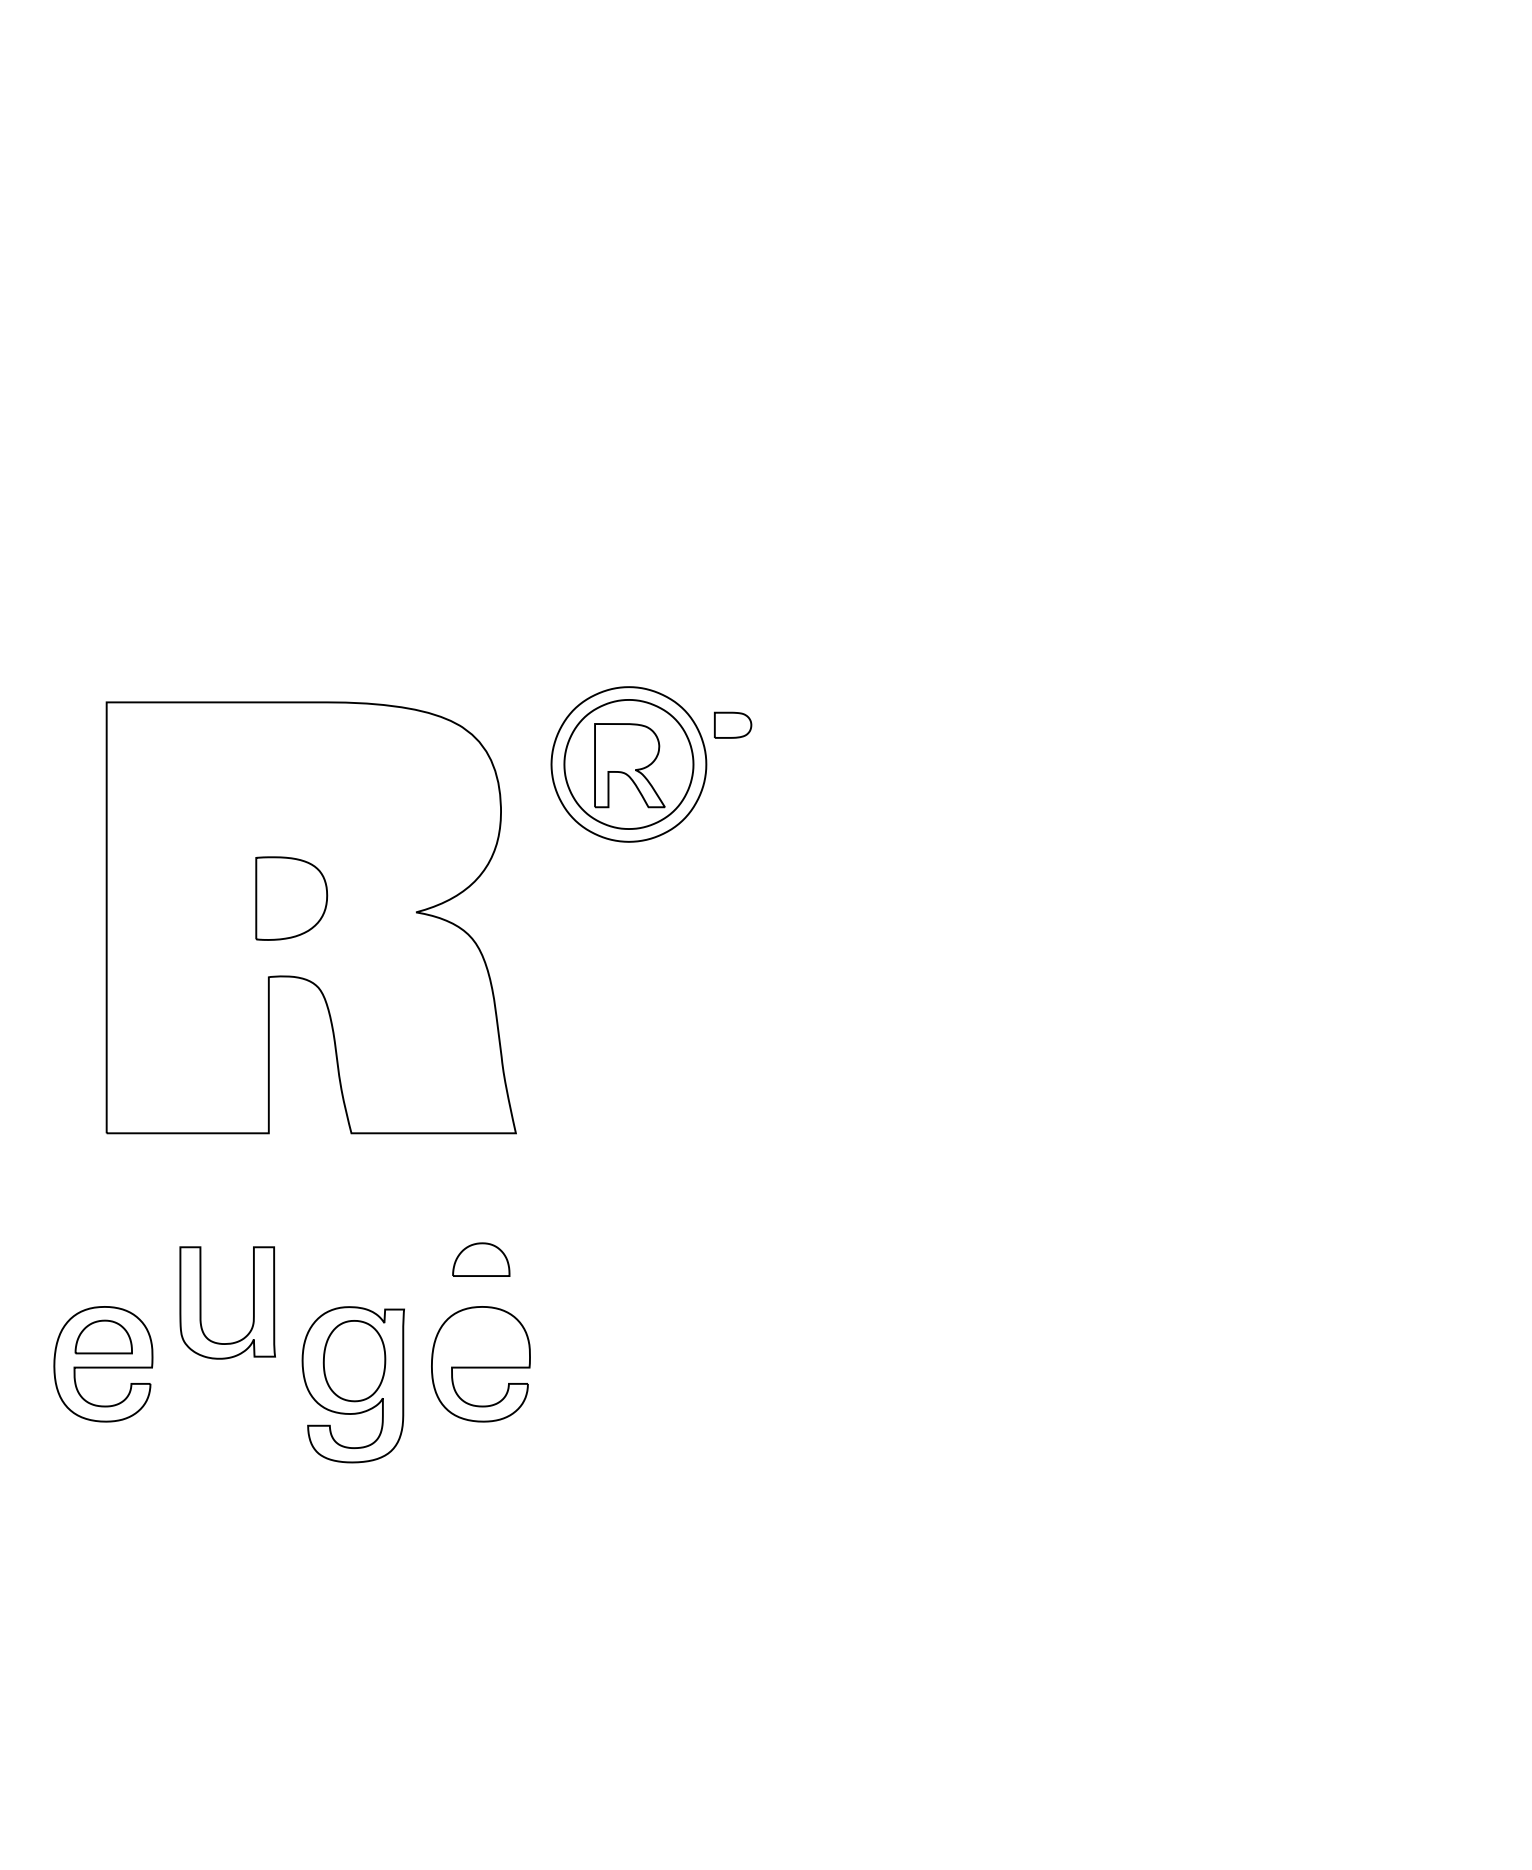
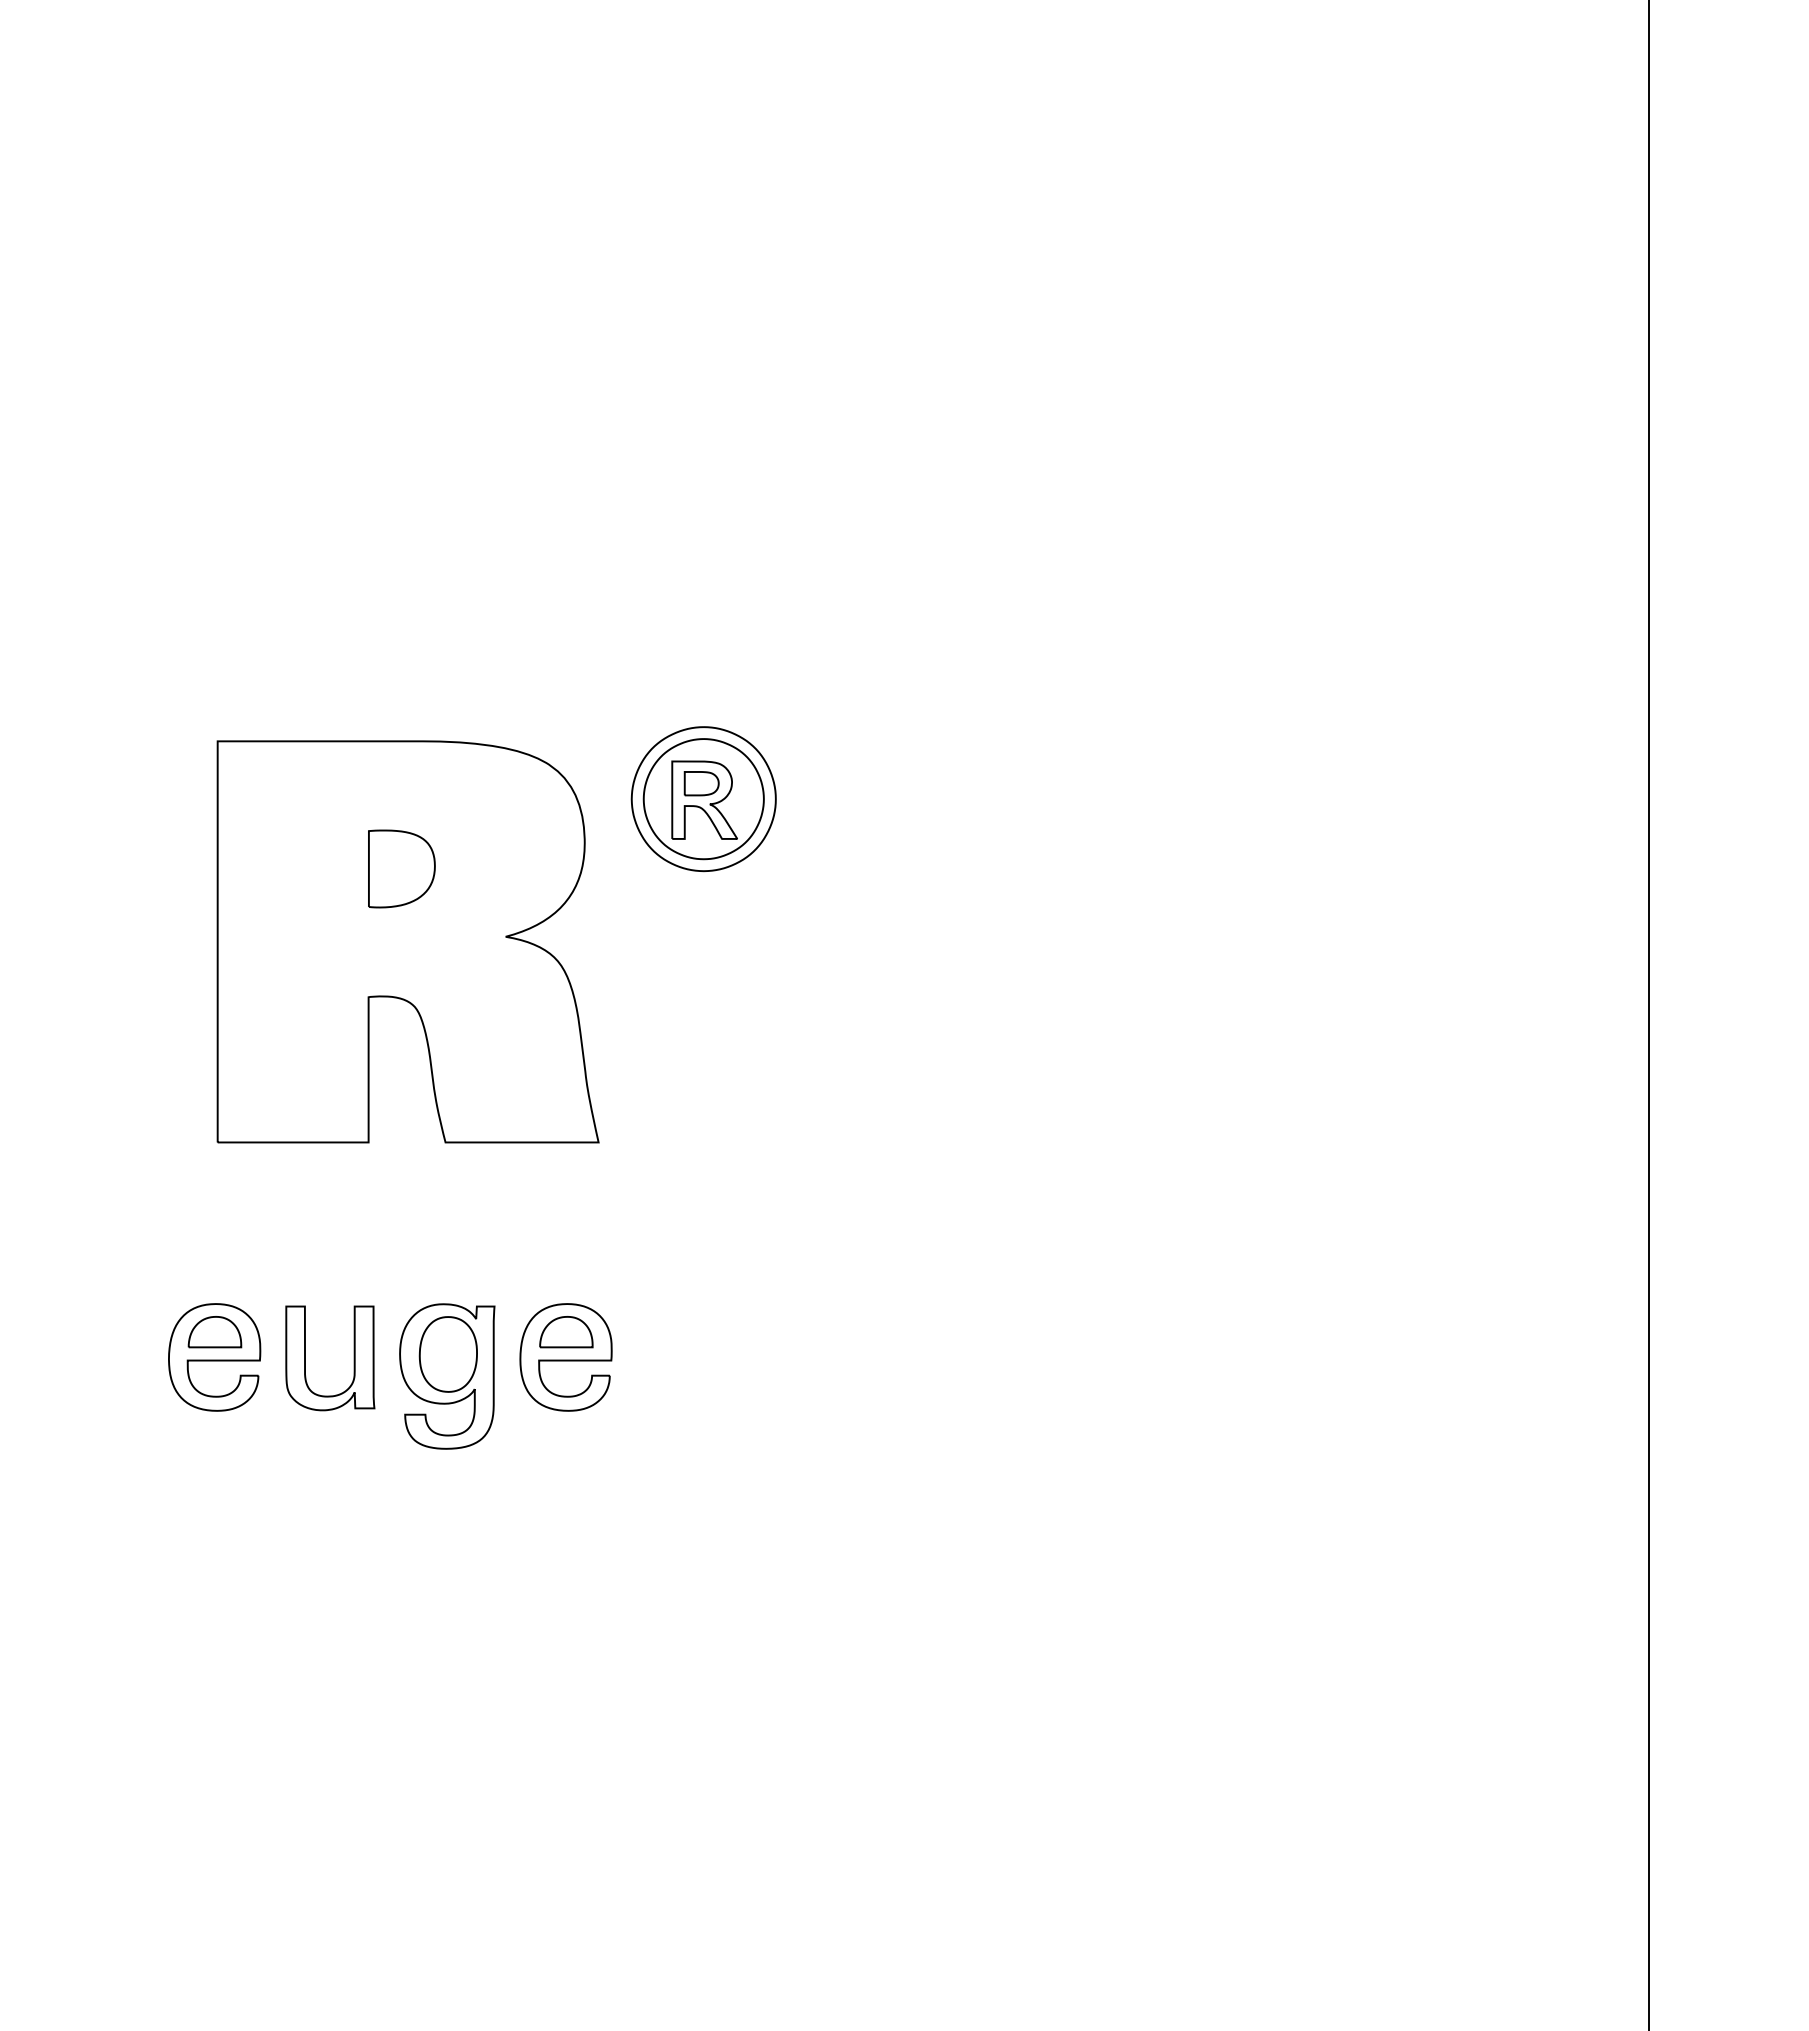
part: (732, 725) -> (701, 783), moved
part: (291, 898) -> (401, 868), moved
part: (481, 1260) -> (566, 1332), moved
part: (252, 1303) -> (353, 1358), moved

